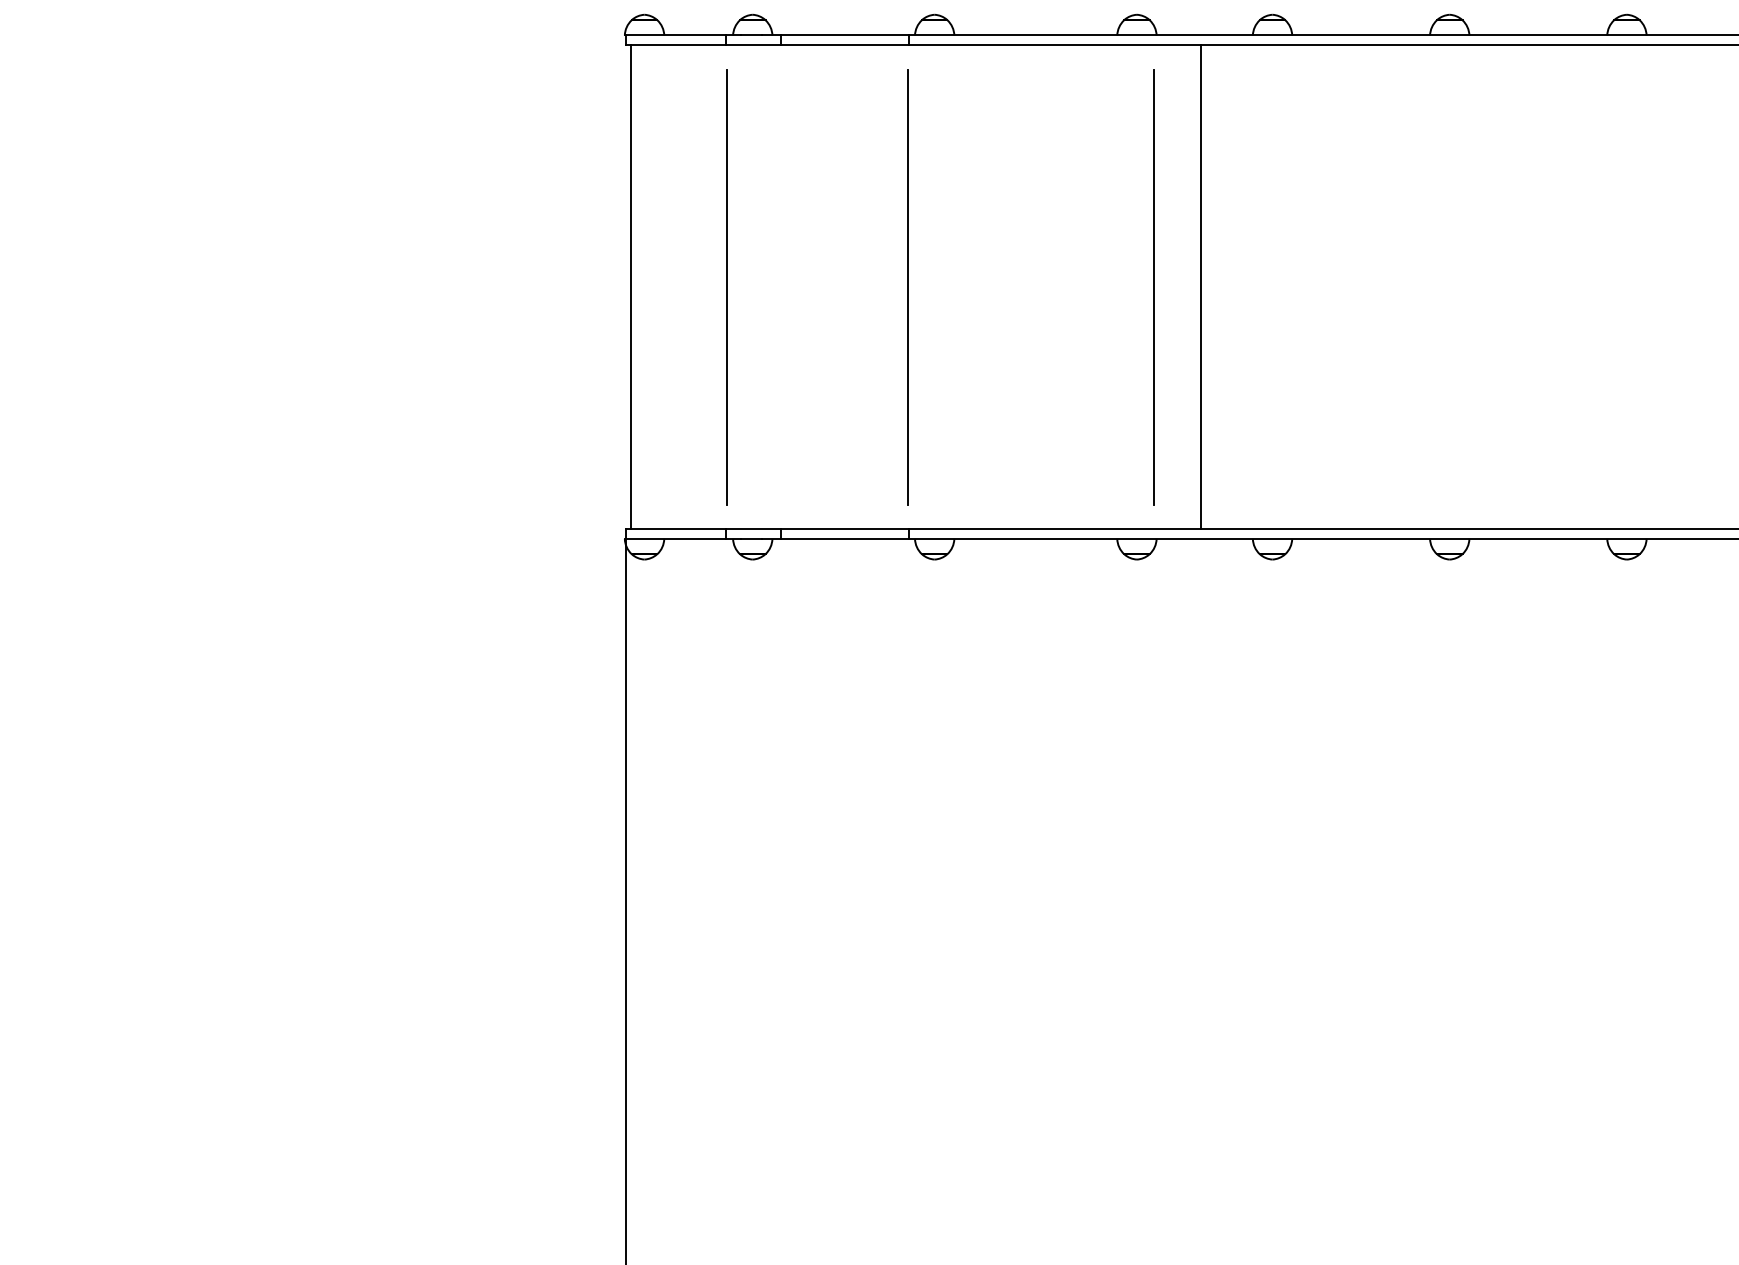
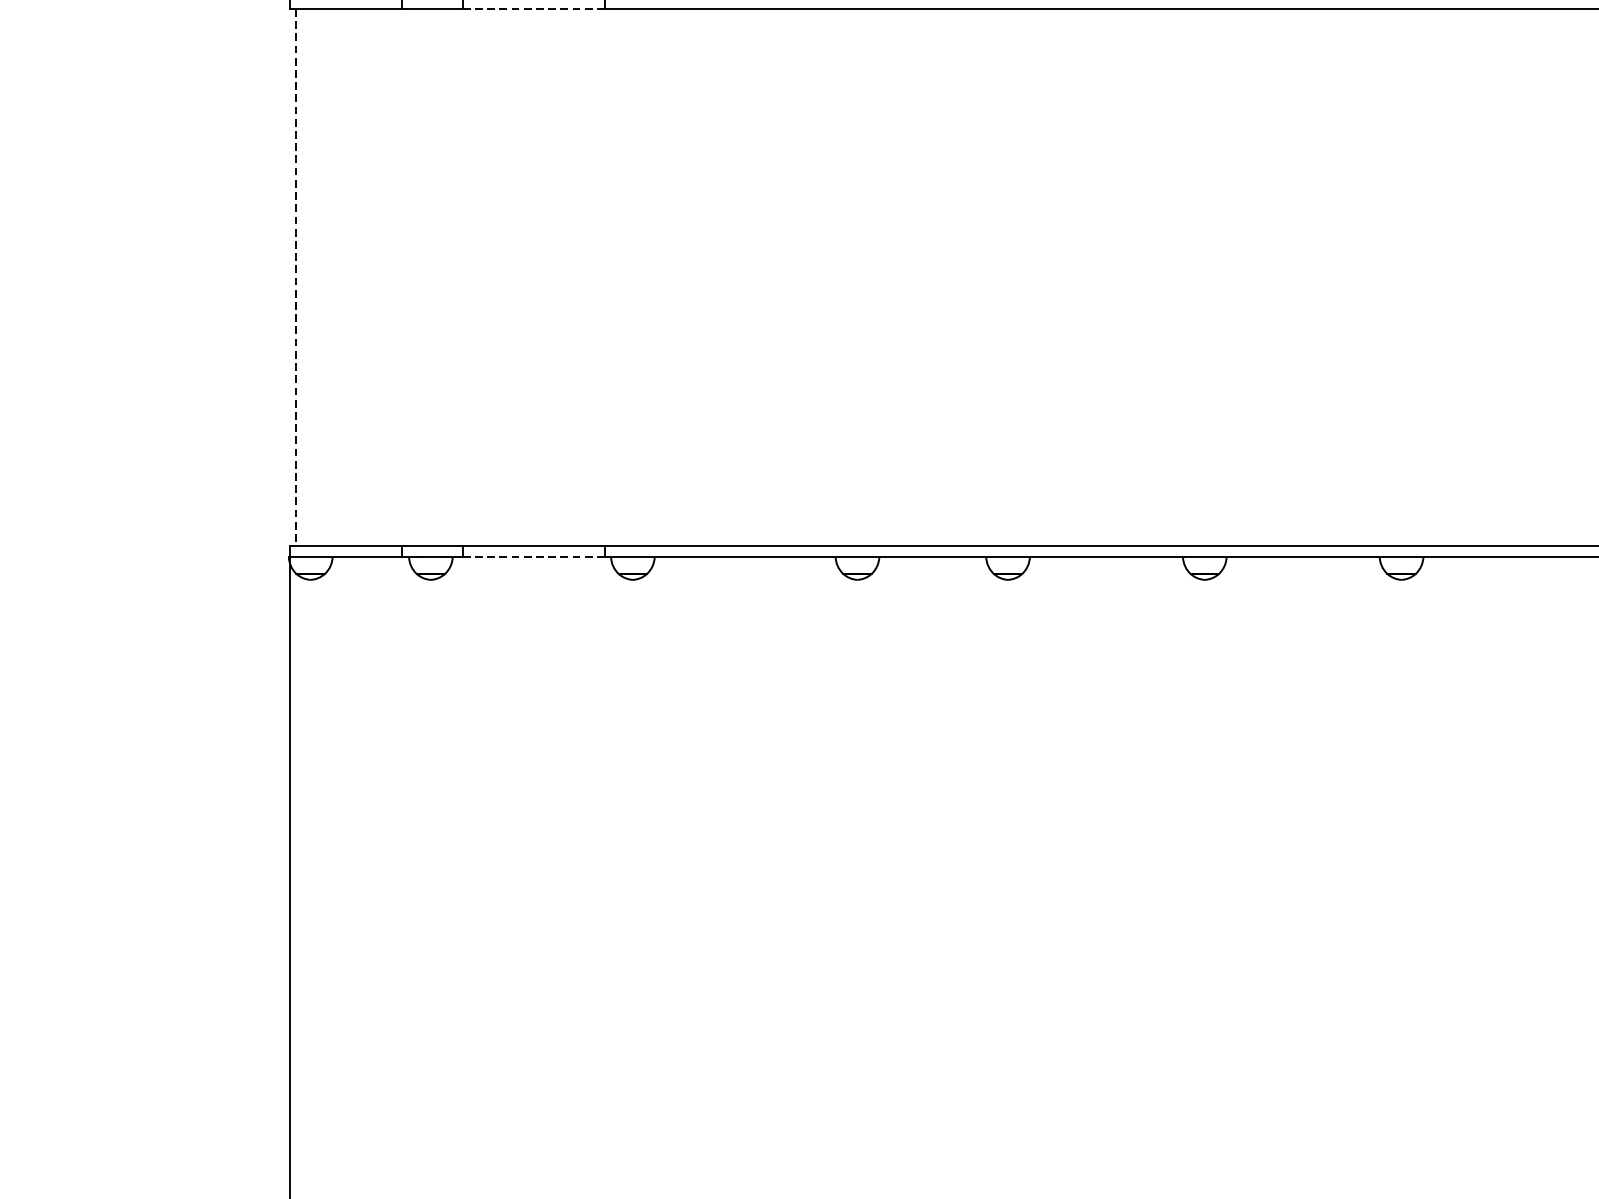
line: (845, 45) -> (533, 9), solid -> dashed
line: (726, 286) -> (401, 276), removed
line: (908, 286) -> (603, 276), removed
line: (1154, 286) -> (876, 276), removed
line: (631, 287) -> (296, 277), solid -> dashed
line: (1200, 287) -> (928, 277), removed
line: (845, 538) -> (533, 556), solid -> dashed

